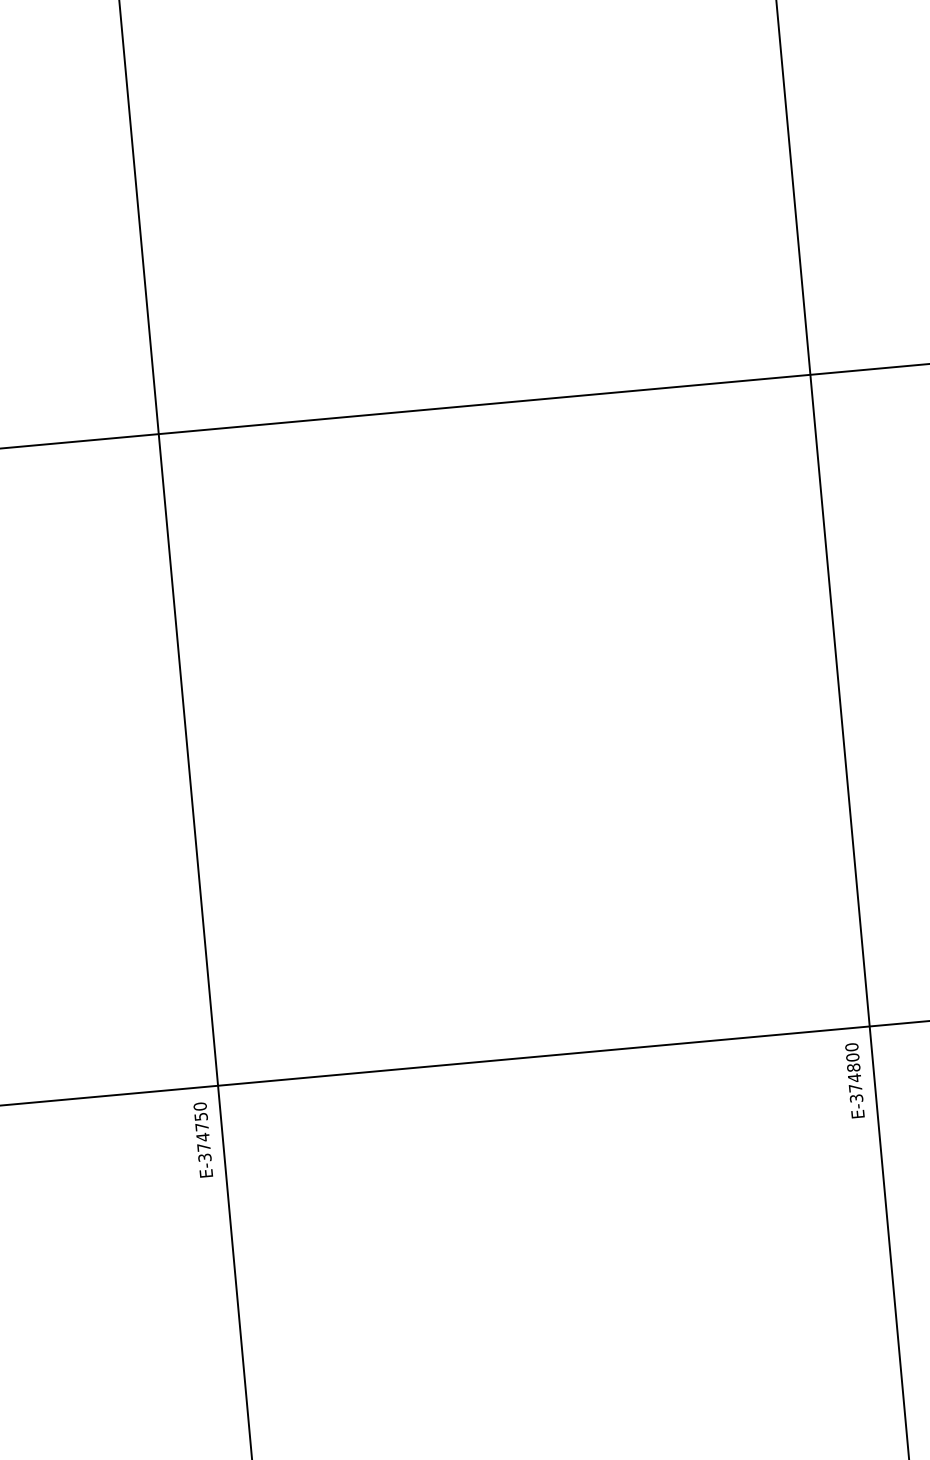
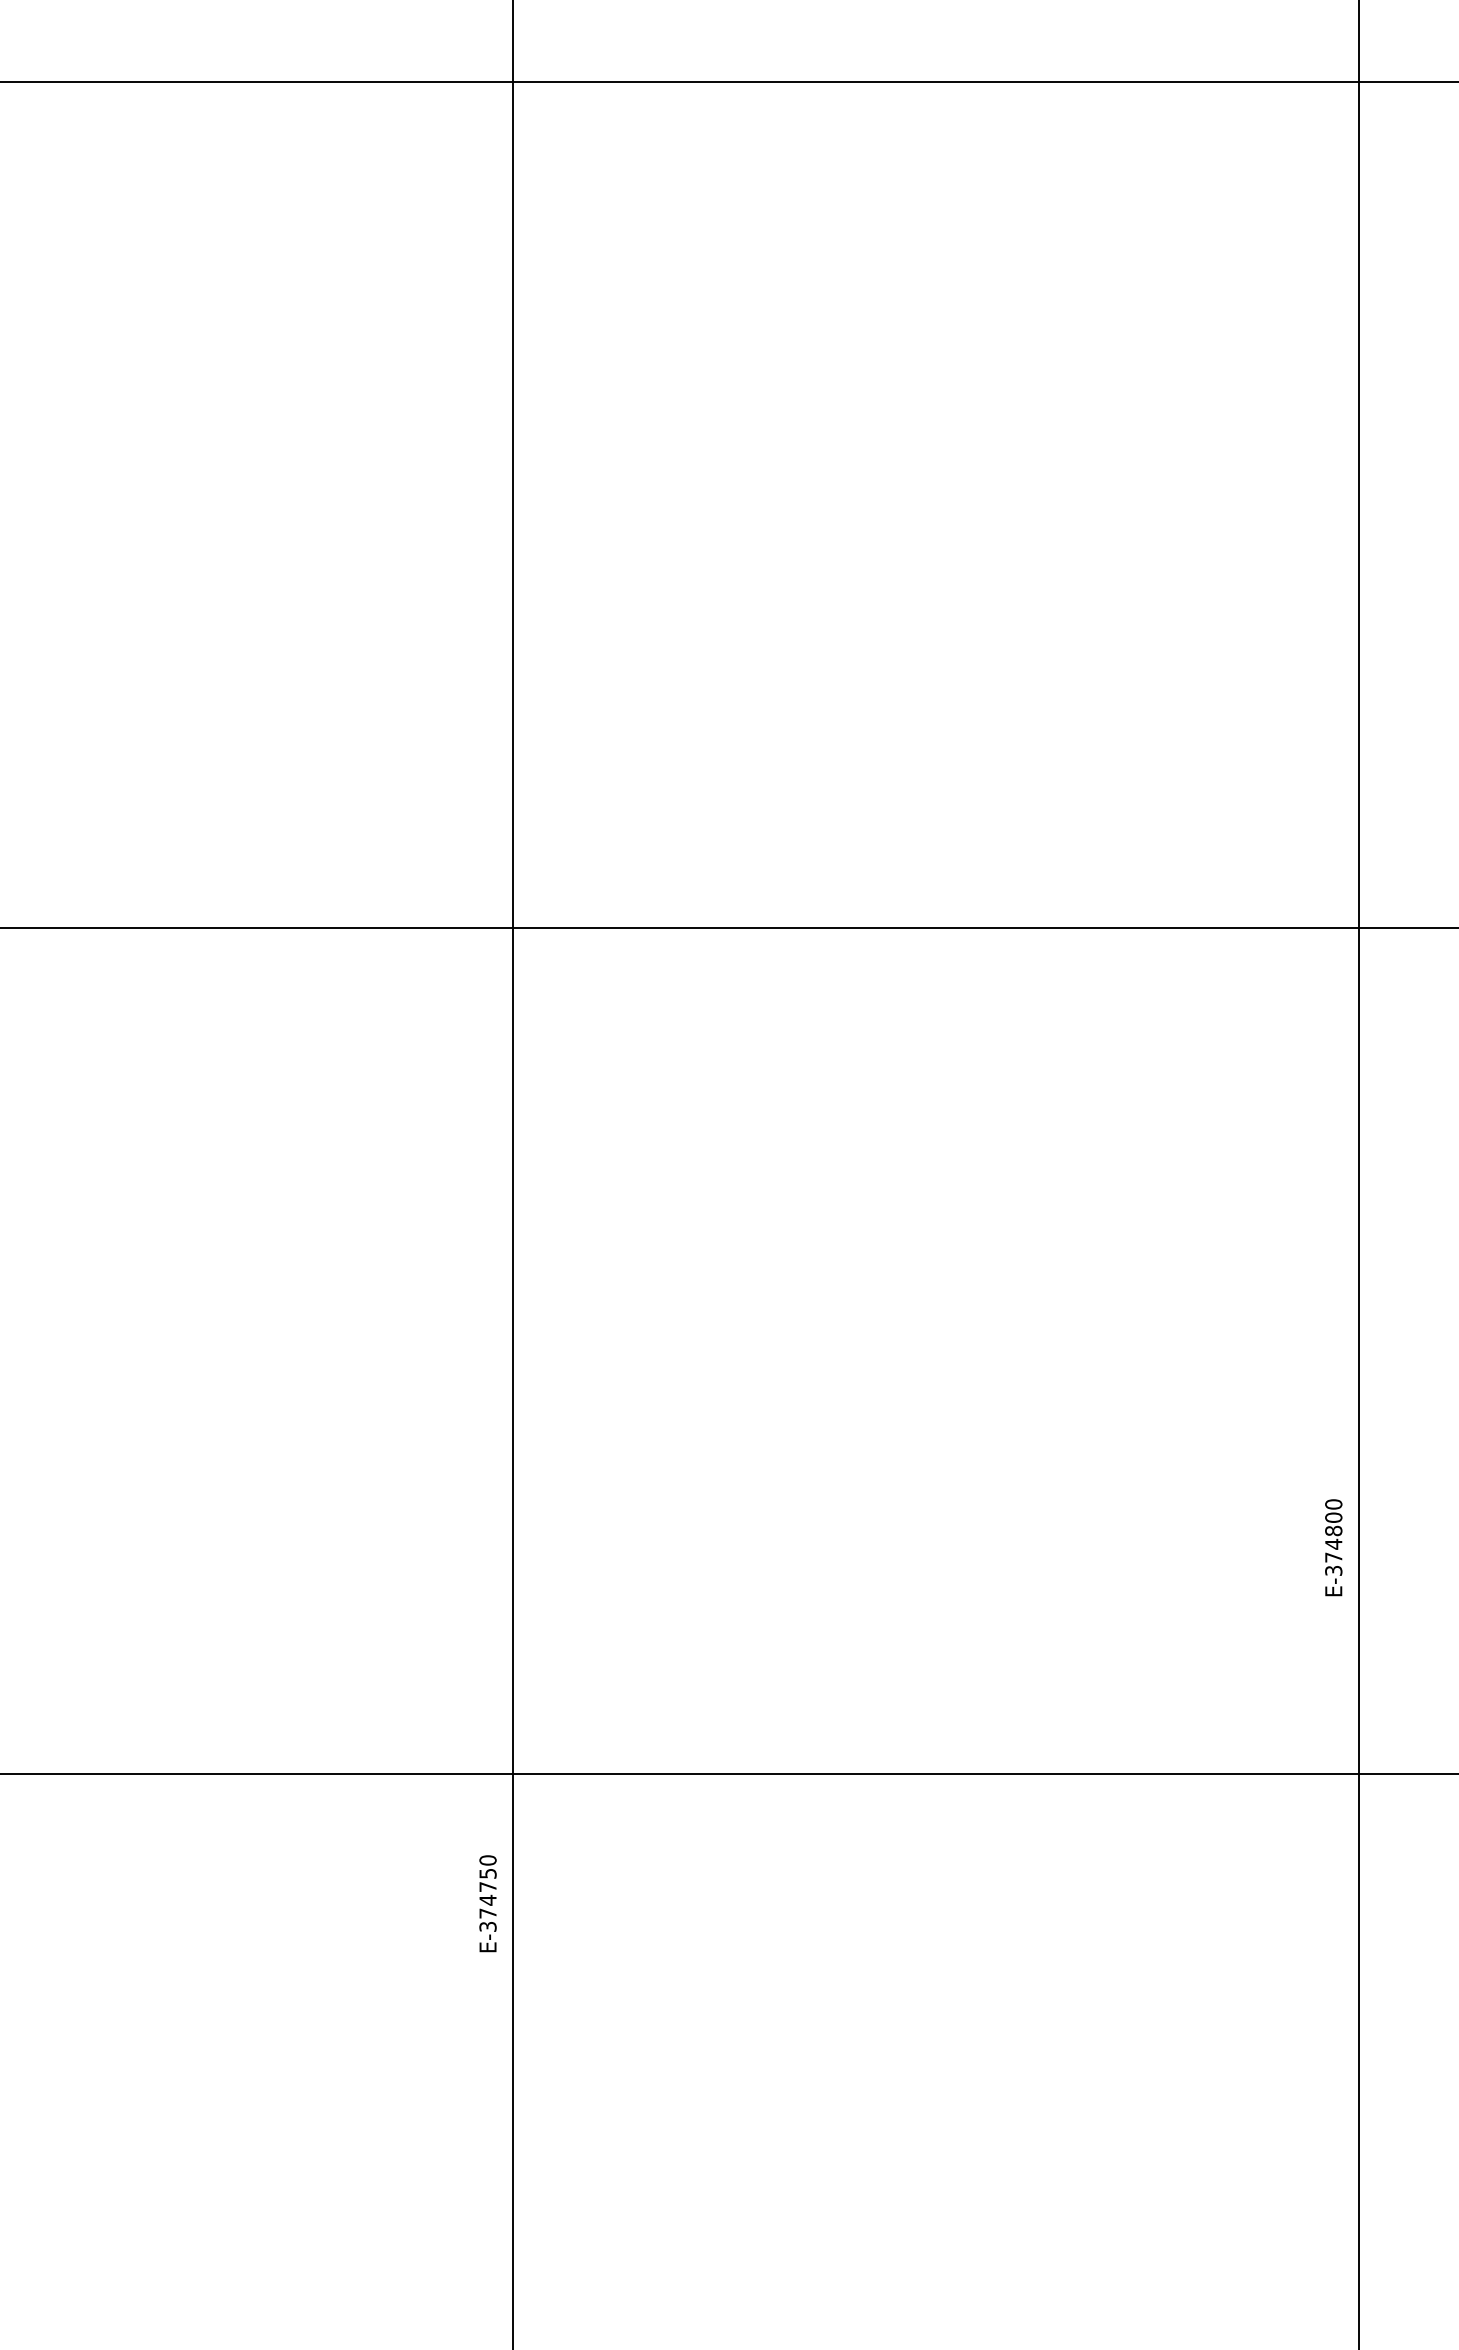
text: (854, 1080) -> (1333, 1547), moved
text: (202, 1139) -> (487, 1903), moved

